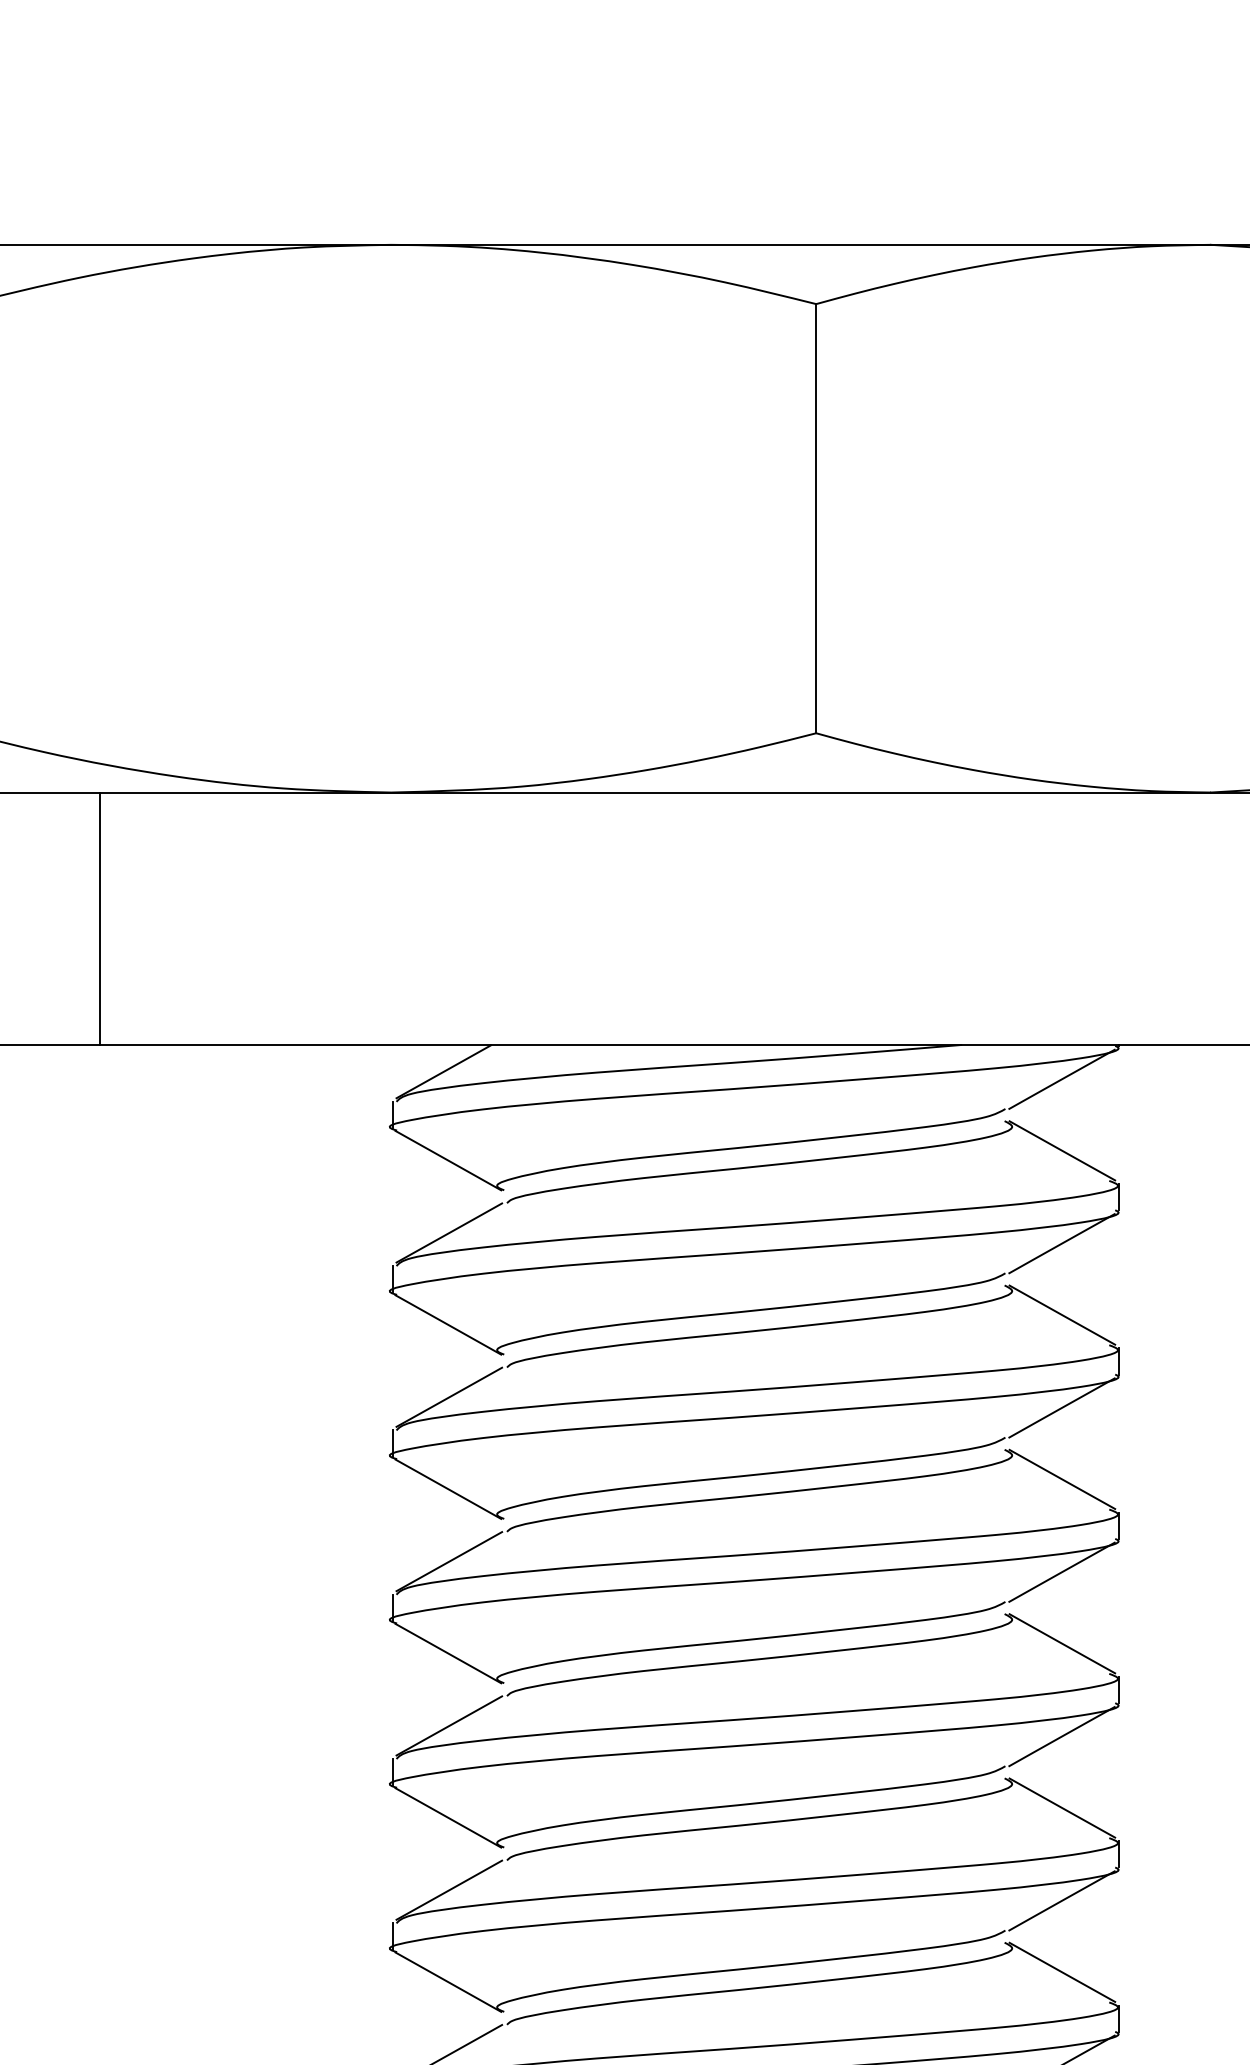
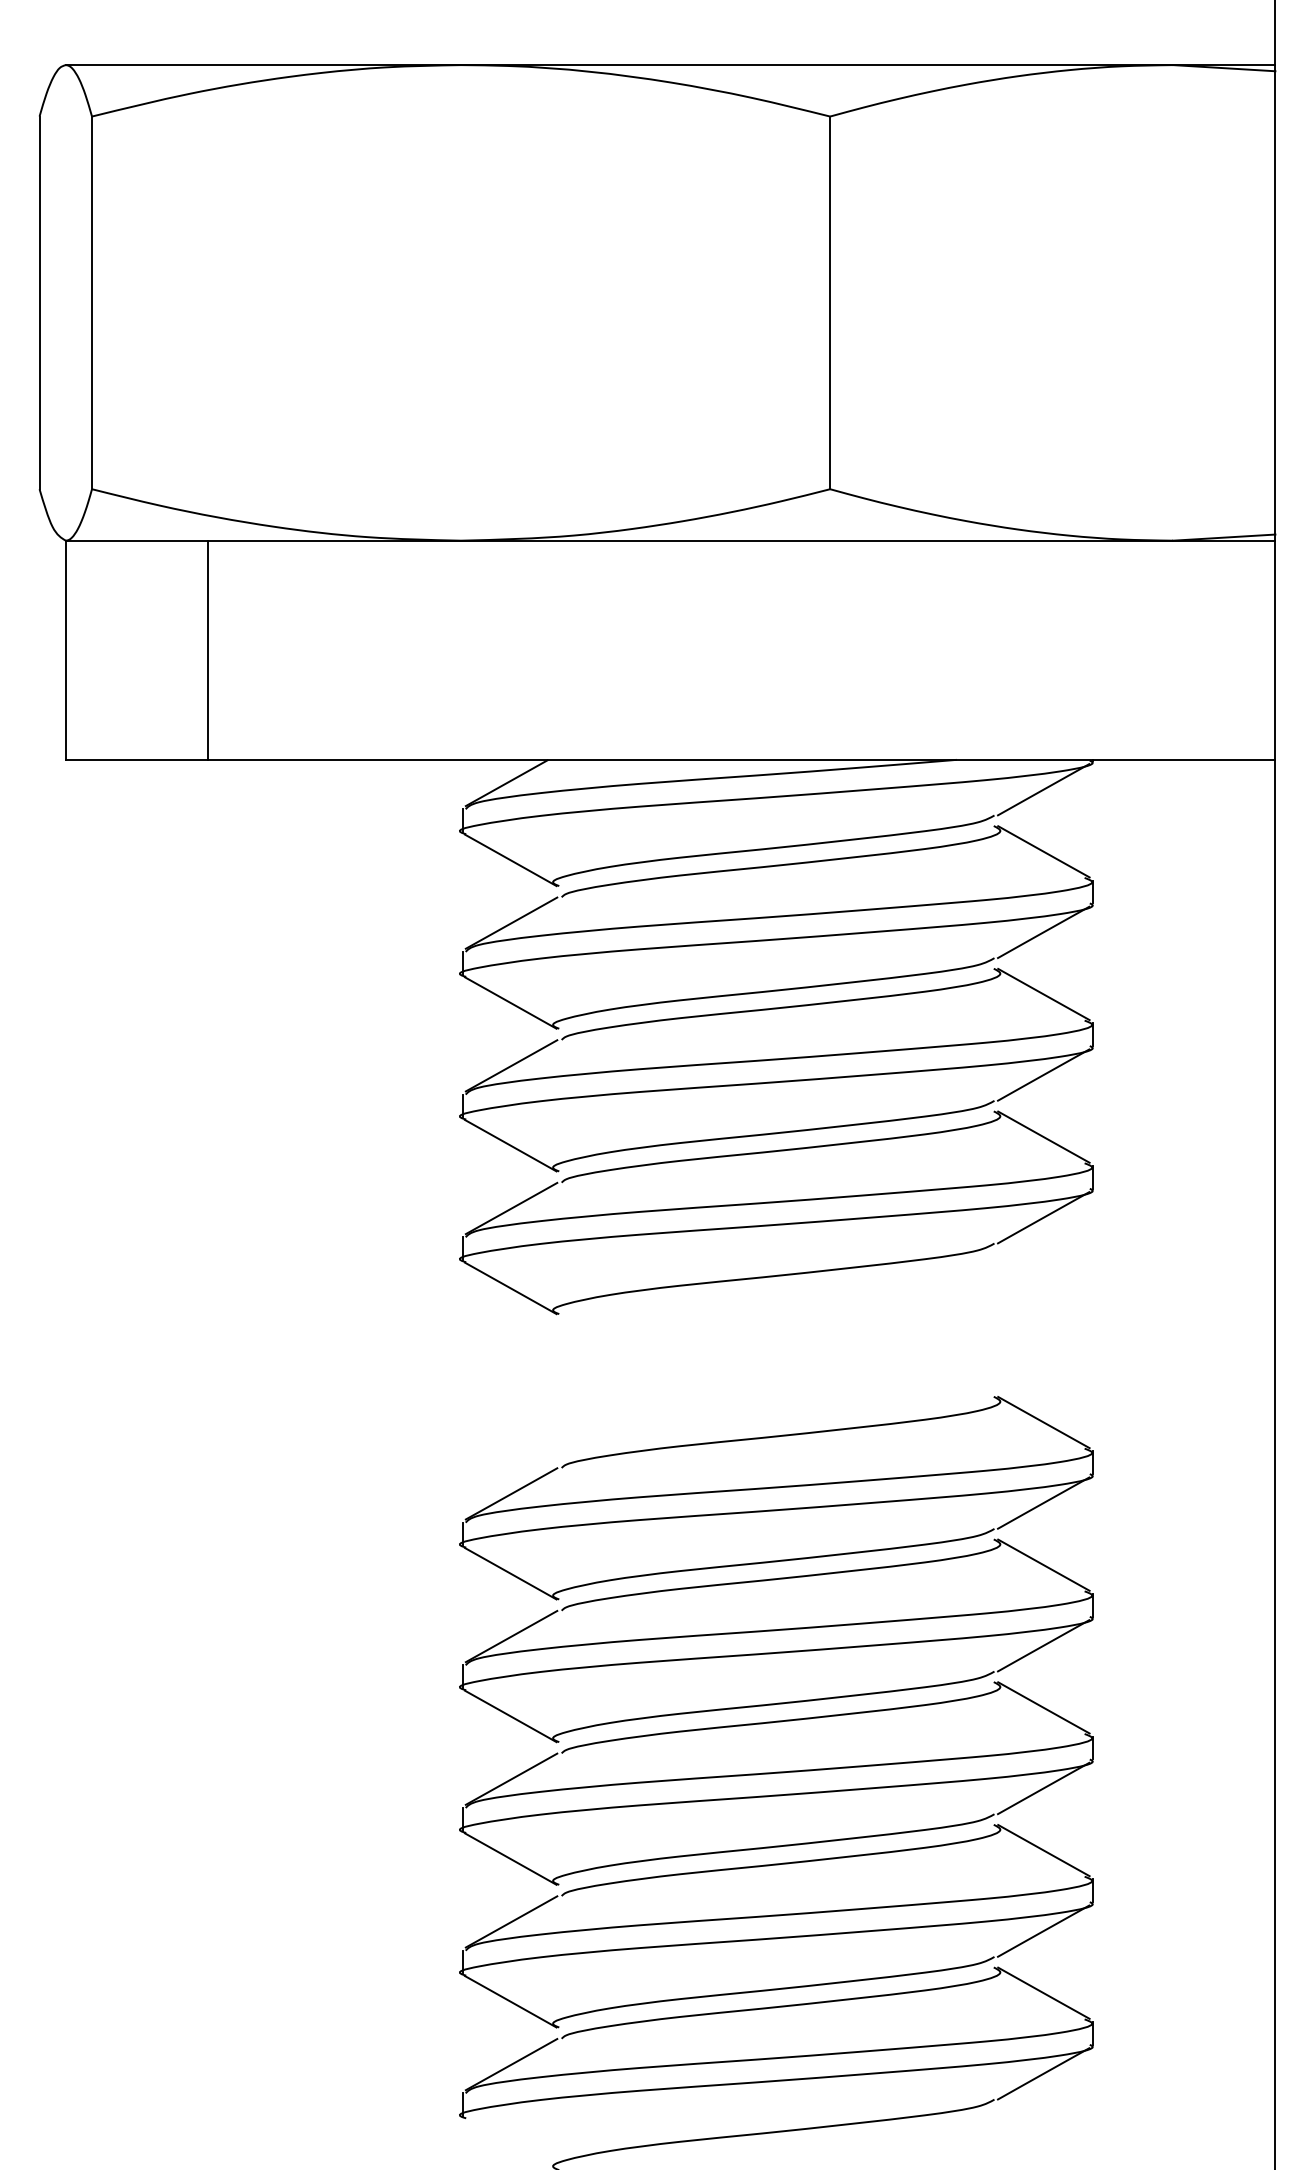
part: (754, 1719) -> (776, 1345), removed

